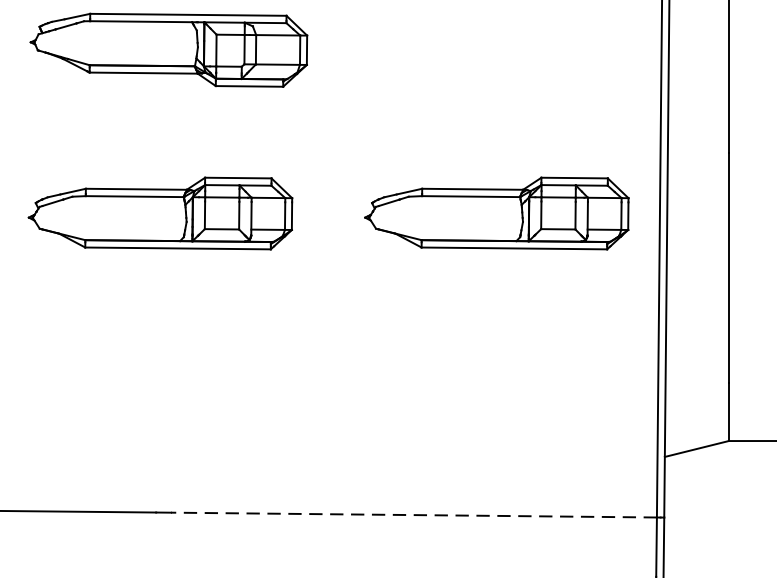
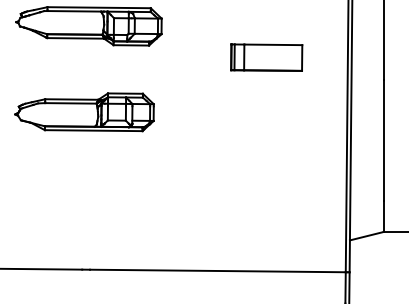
part: (506, 109) -> (266, 57), added
part: (496, 213) -> (261, 112), removed
line: (413, 514) -> (217, 270), dashed -> solid

